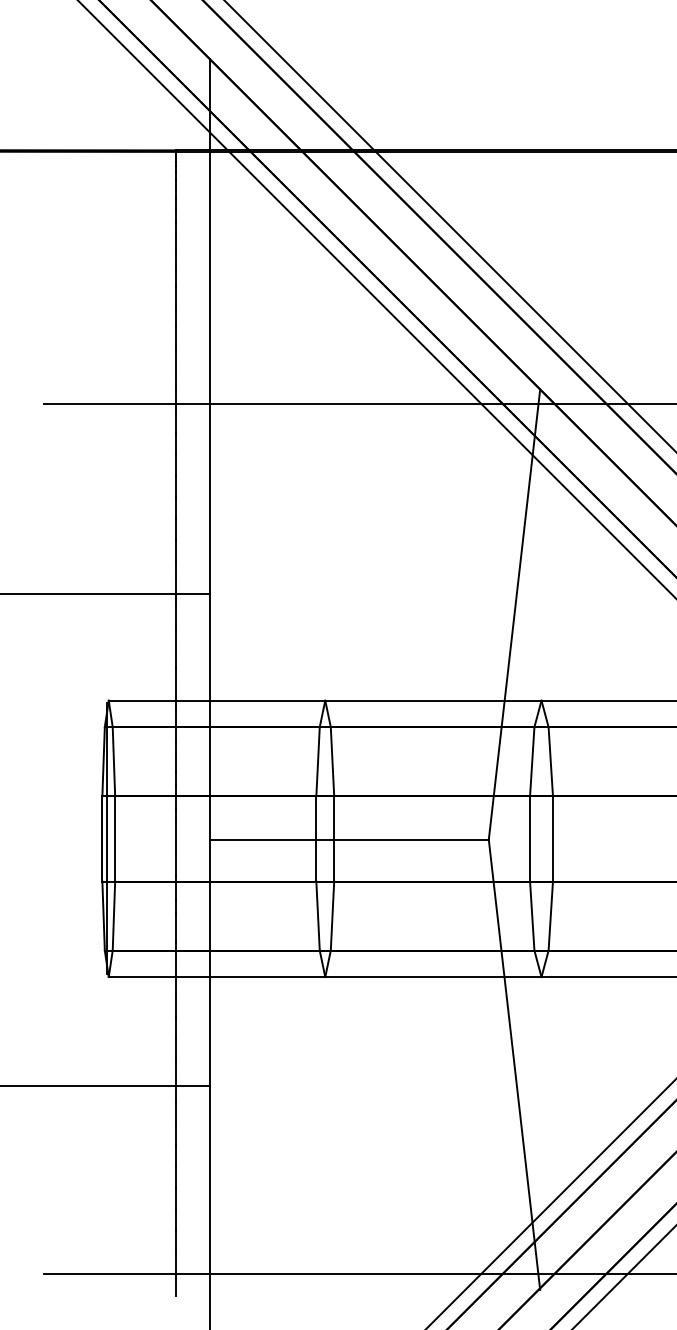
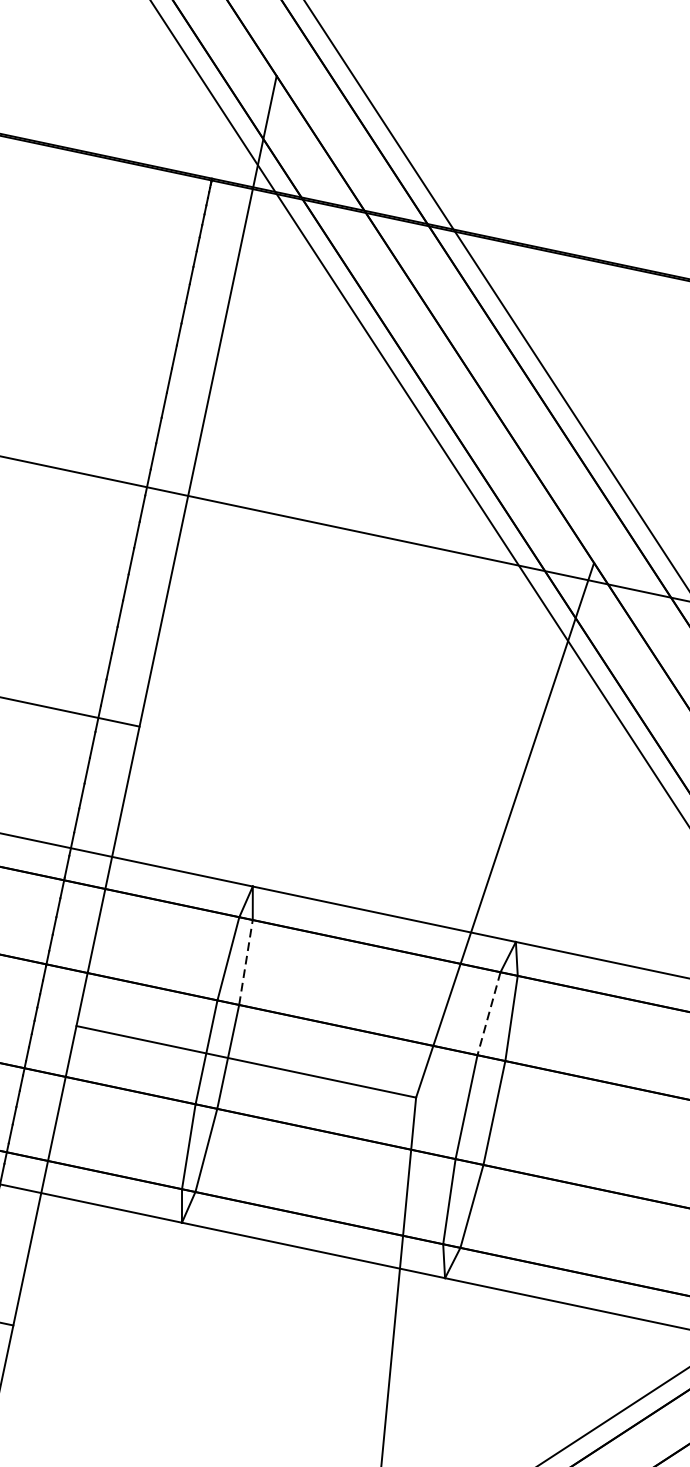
line: (332, 761) -> (246, 962), solid -> dashed
line: (532, 761) -> (489, 1013), solid -> dashed

